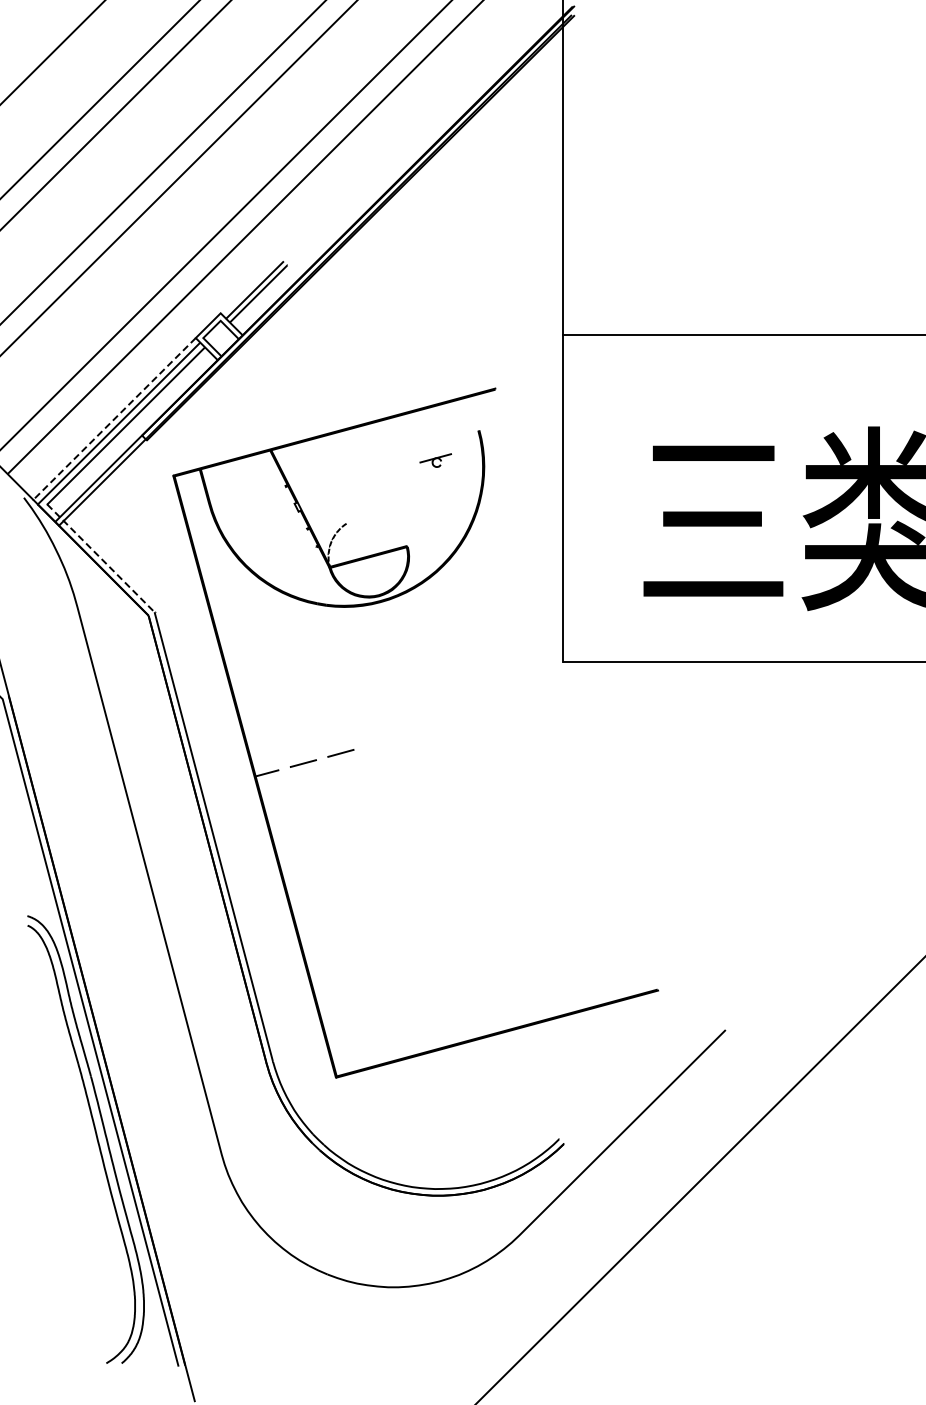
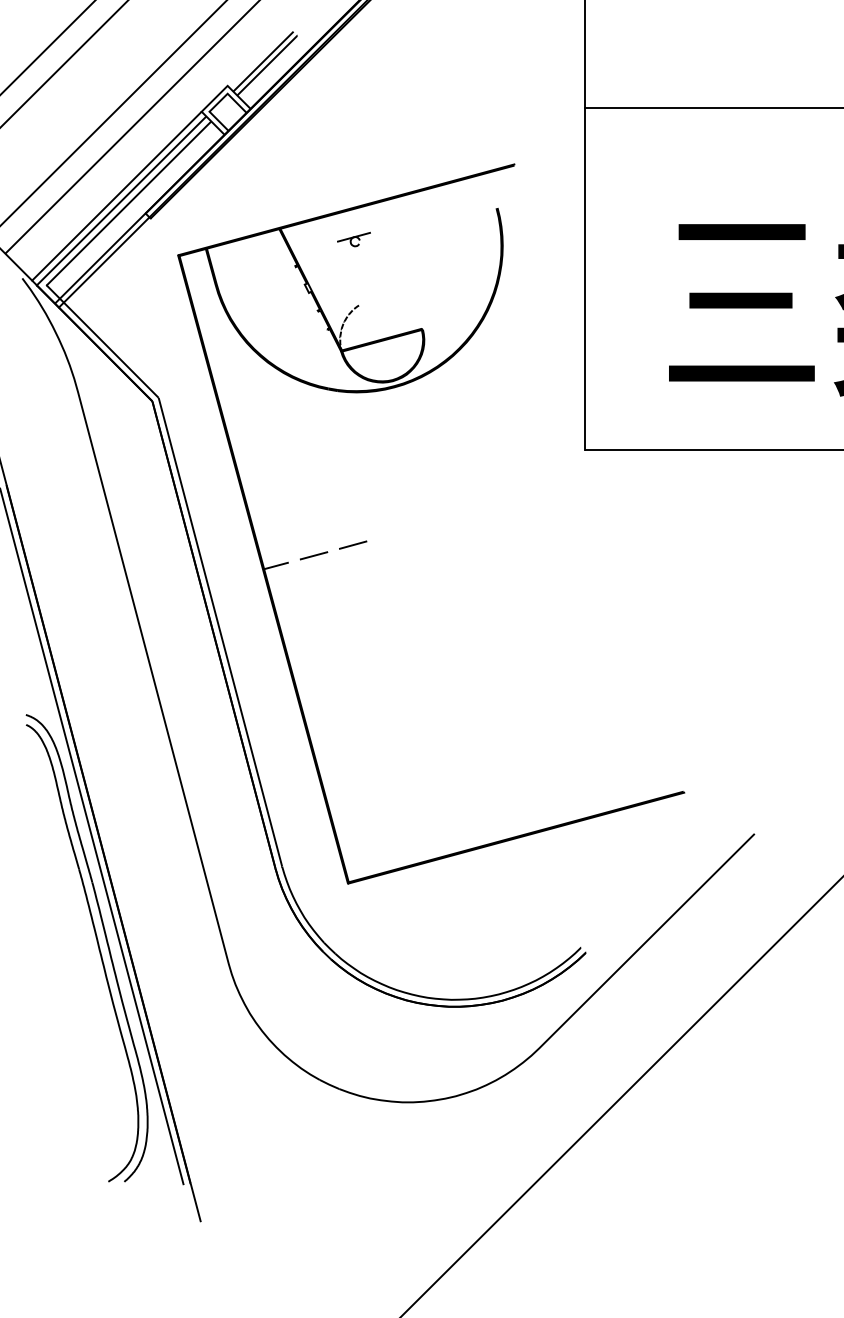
line: (114, 419) -> (116, 196), dashed -> solid
part: (435, 460) -> (353, 239), moved
line: (102, 559) -> (104, 342), dashed -> solid

